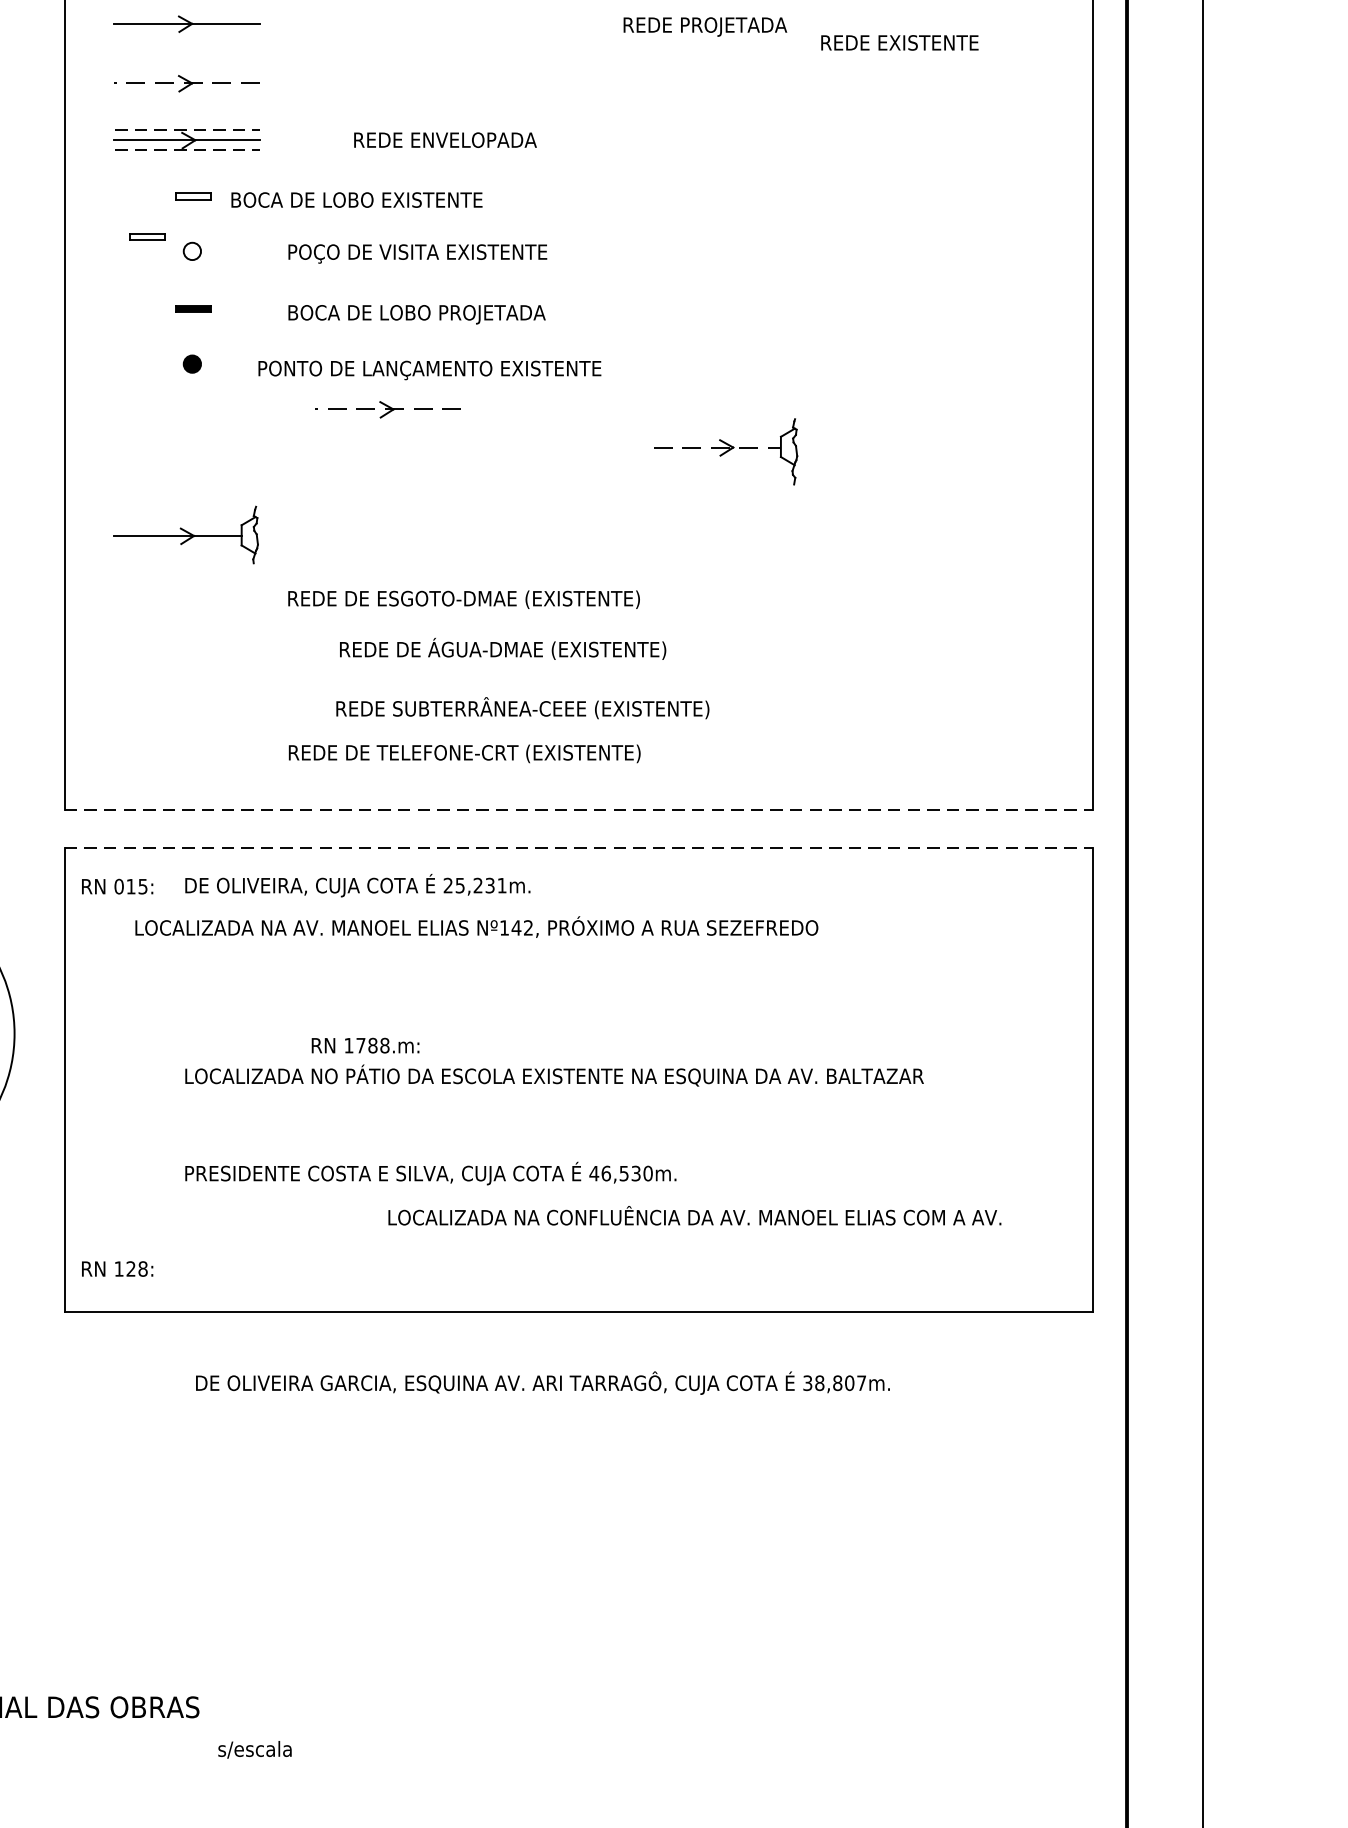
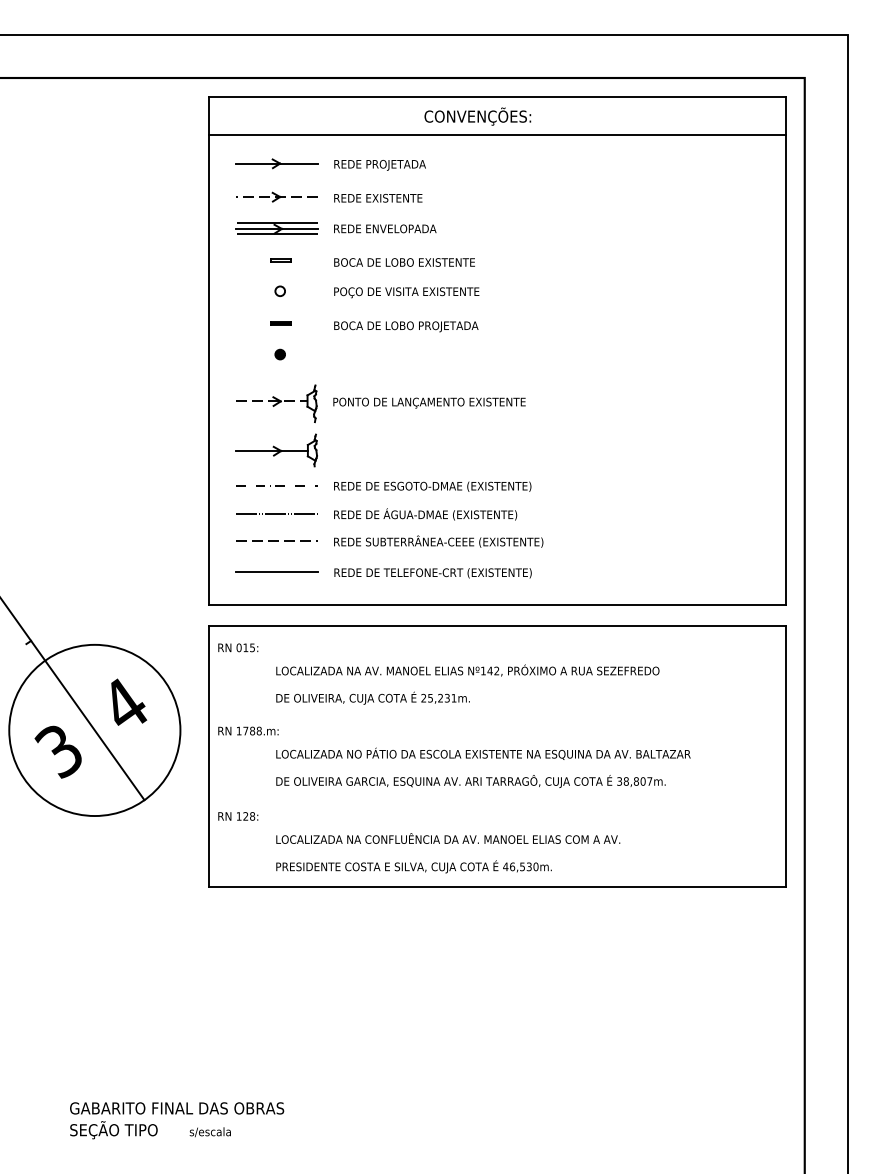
text: (704, 27) -> (379, 165), moved
text: (900, 43) -> (378, 198), moved
line: (187, 130) -> (277, 223), dashed -> solid
text: (445, 139) -> (385, 228), moved
line: (187, 150) -> (277, 234), dashed -> solid
text: (356, 200) -> (404, 262), moved
line: (146, 235) -> (254, 282), removed
text: (429, 369) -> (429, 402), moved
part: (387, 408) -> (389, 379), removed
part: (725, 451) -> (276, 403), moved
line: (185, 597) -> (276, 485), added
line: (185, 649) -> (276, 514), added
text: (502, 649) -> (425, 514), moved
line: (185, 695) -> (276, 540), added
text: (522, 707) -> (438, 541), moved
line: (185, 752) -> (276, 572), added
line: (579, 809) -> (497, 604), dashed -> solid
line: (579, 848) -> (497, 626), dashed -> solid
text: (356, 884) -> (372, 697), moved
text: (476, 927) -> (467, 670), moved
text: (365, 1044) -> (248, 730), moved
text: (429, 1172) -> (413, 866), moved
text: (695, 1215) -> (448, 838), moved
text: (118, 1269) -> (238, 816), moved
text: (542, 1383) -> (470, 781), moved
text: (253, 1750) -> (209, 1132), moved

